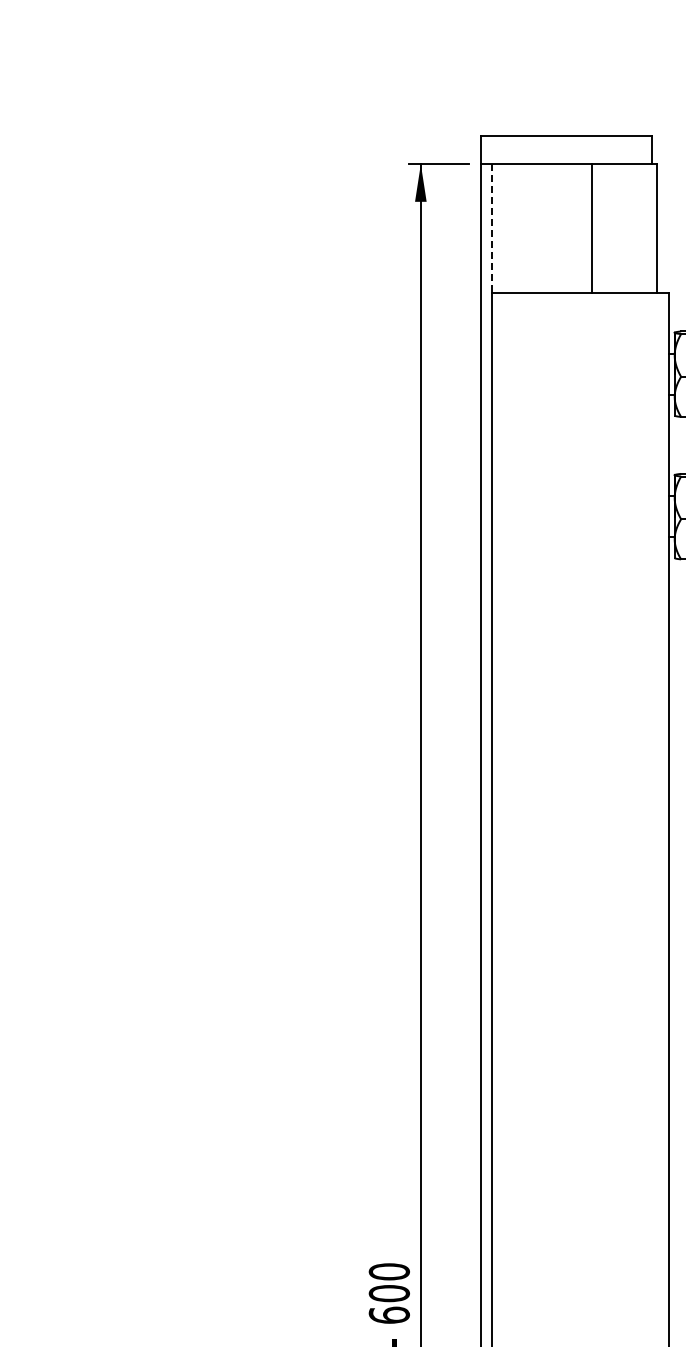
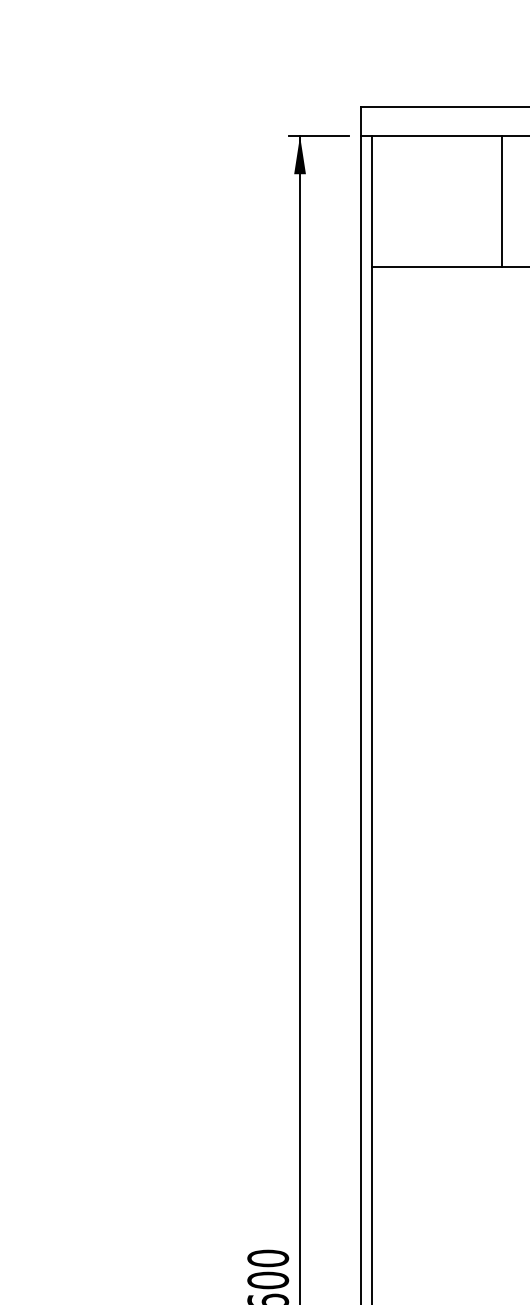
line: (592, 228) -> (502, 201), moved
line: (492, 229) -> (372, 202), dashed -> solid

